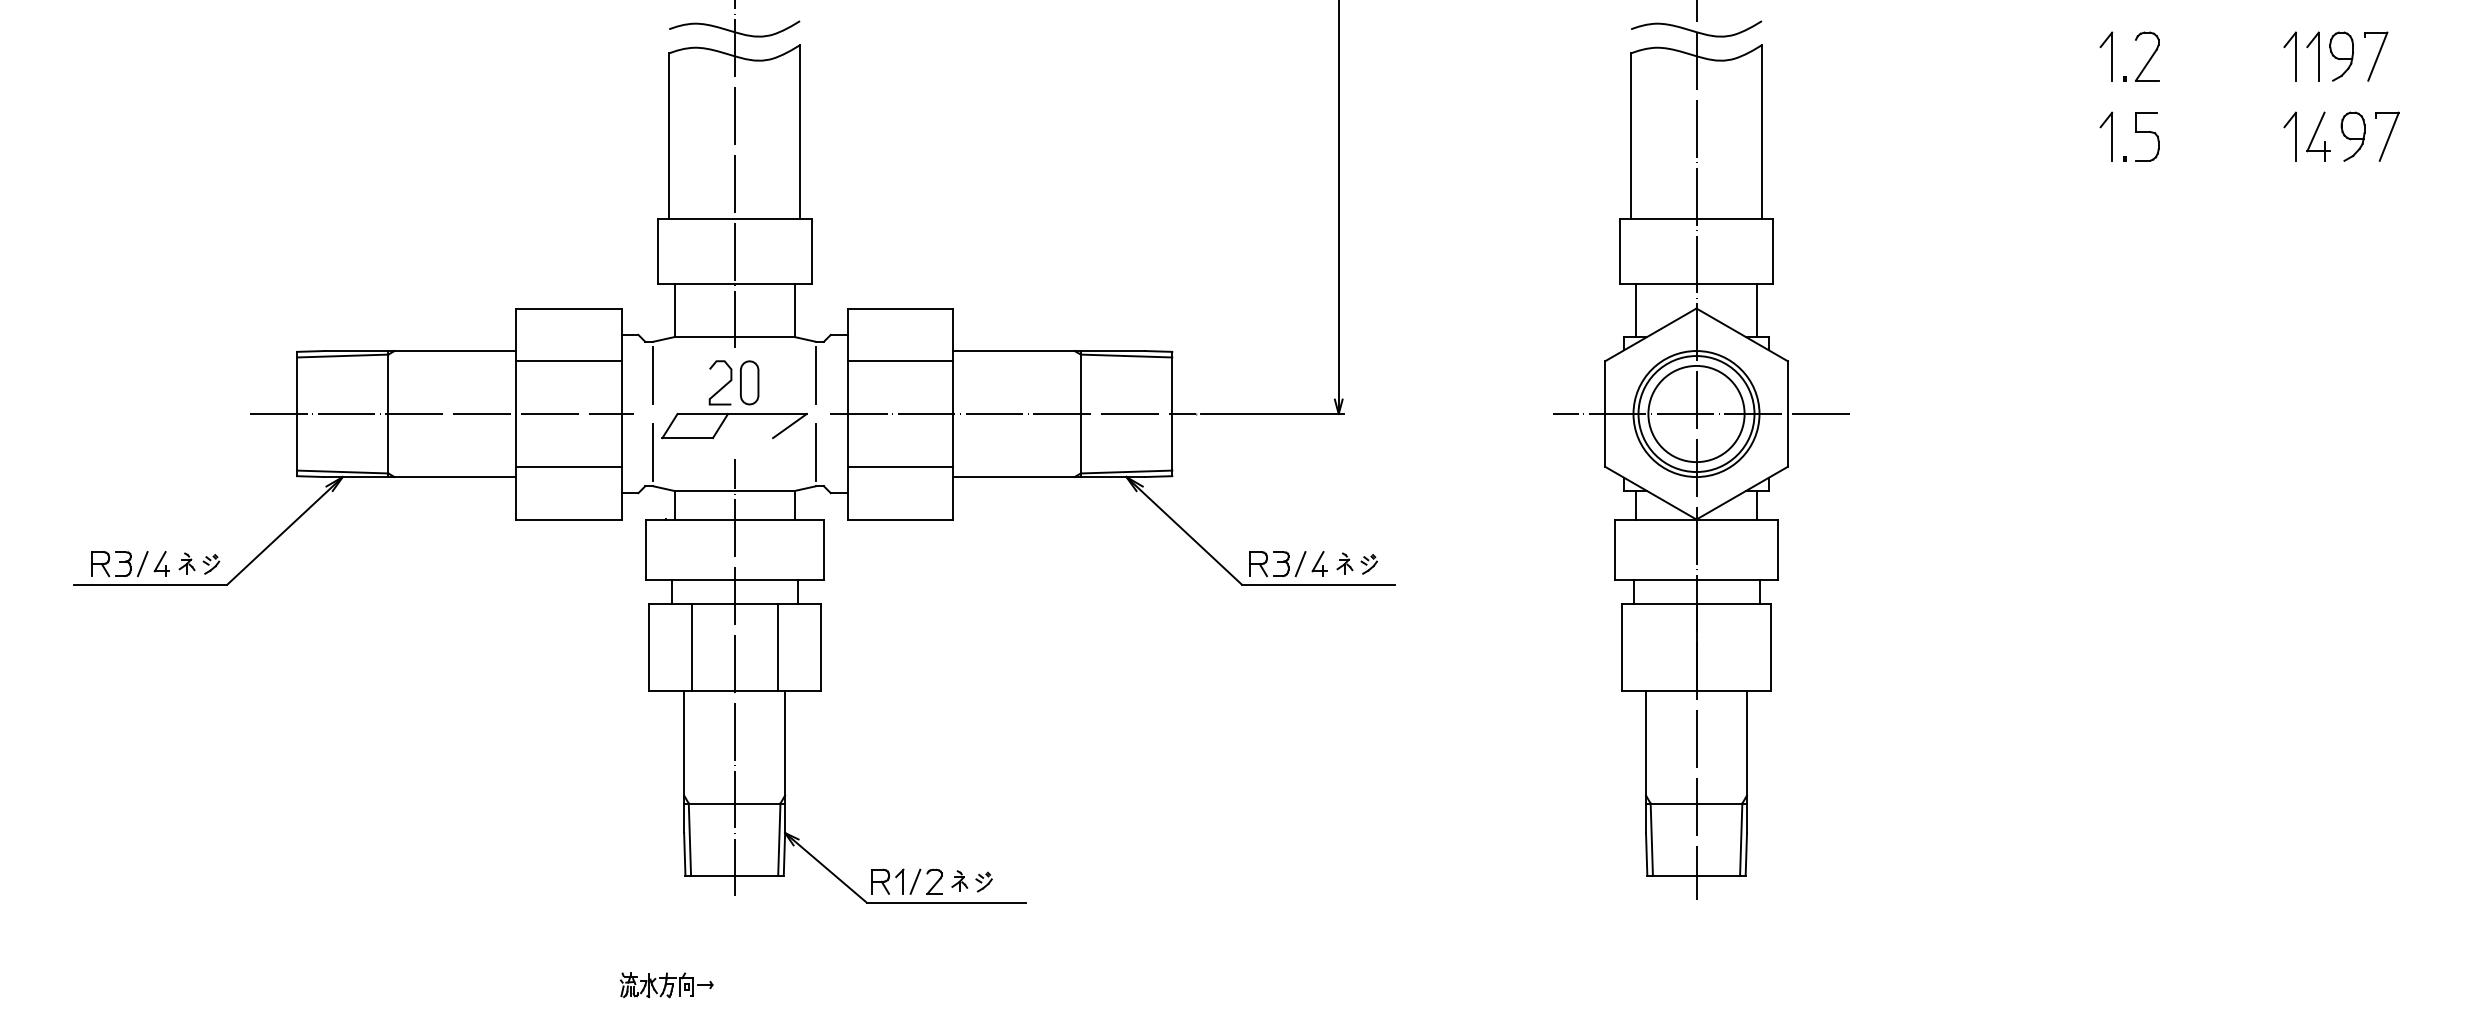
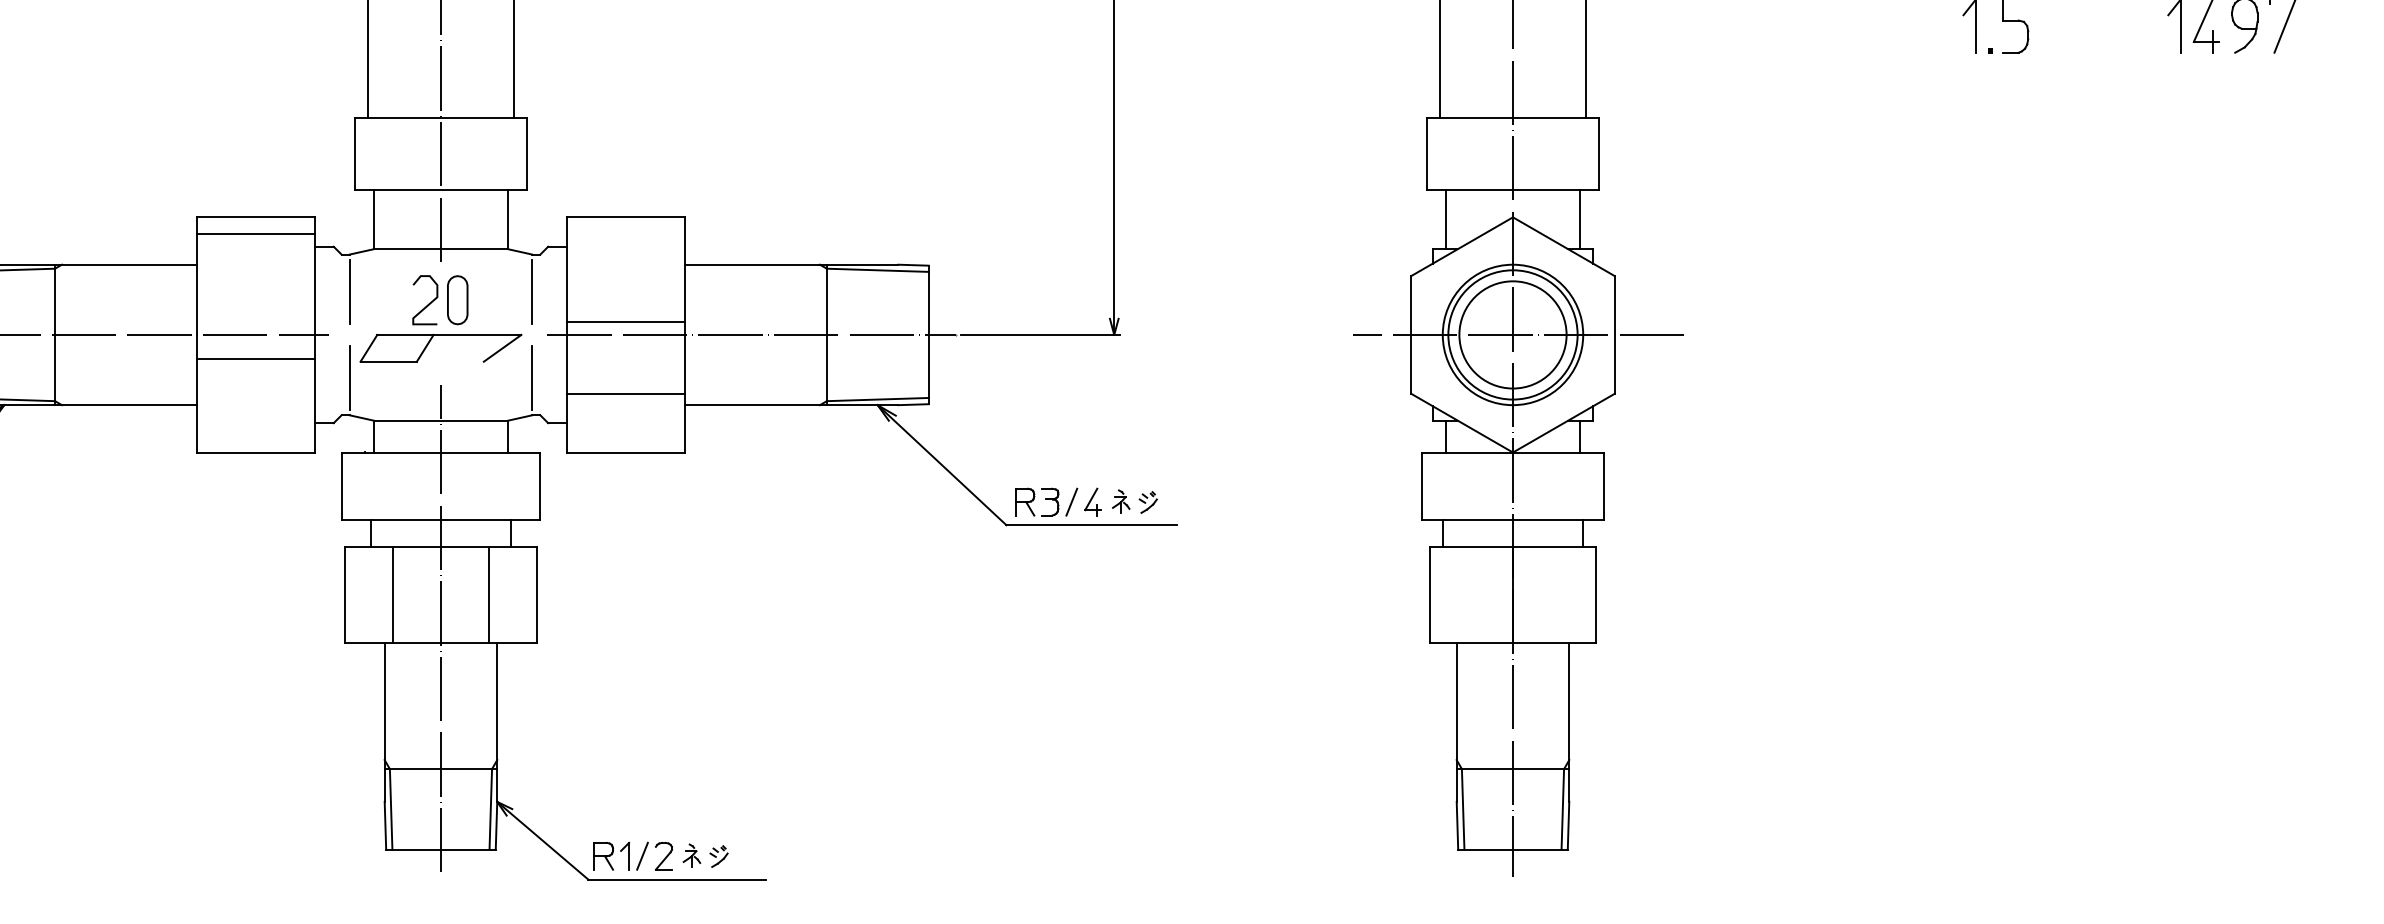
line: (568, 361) -> (255, 234), moved
line: (900, 361) -> (625, 322), moved
line: (568, 466) -> (255, 358), moved

